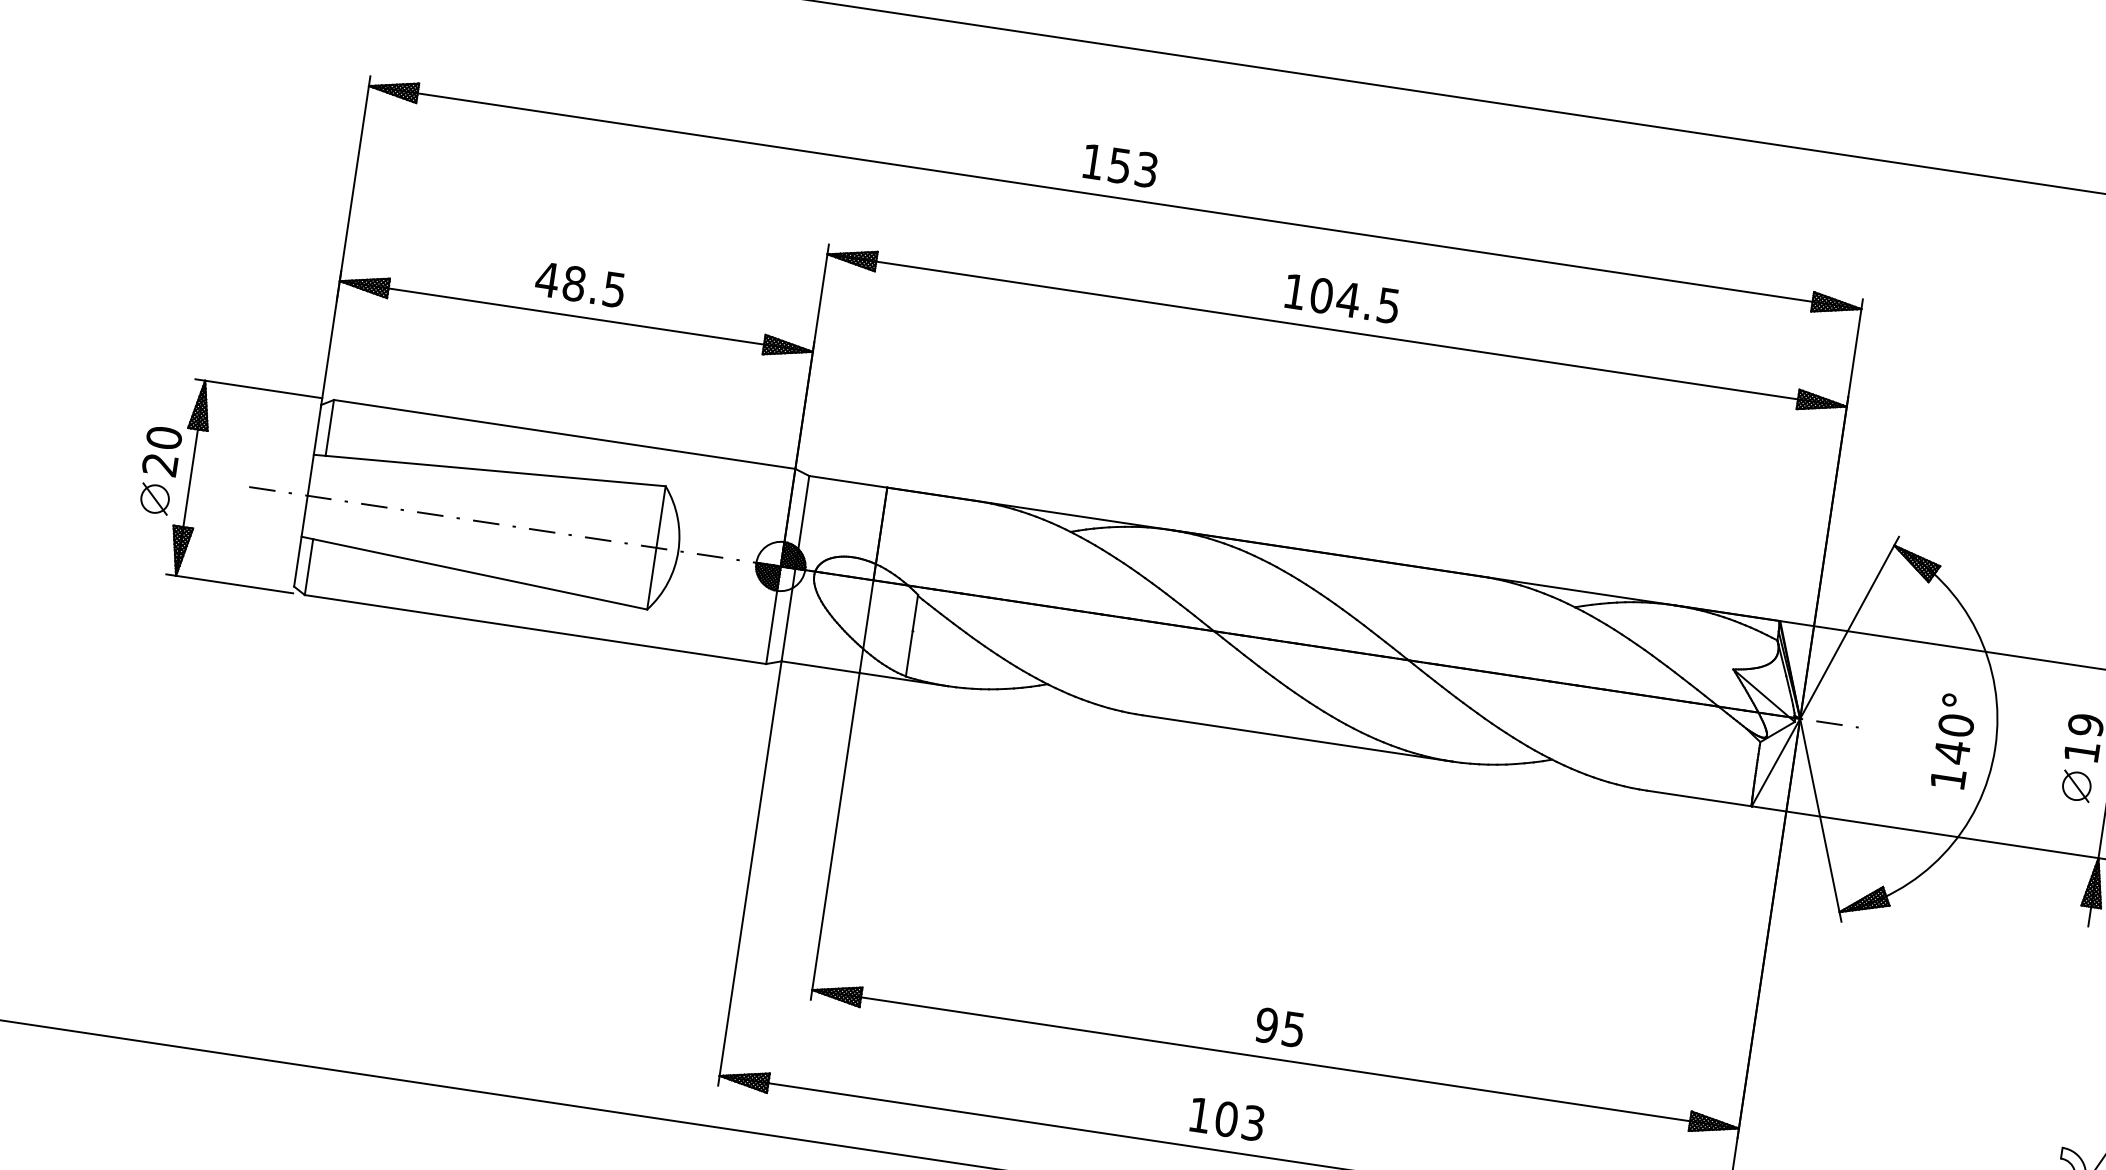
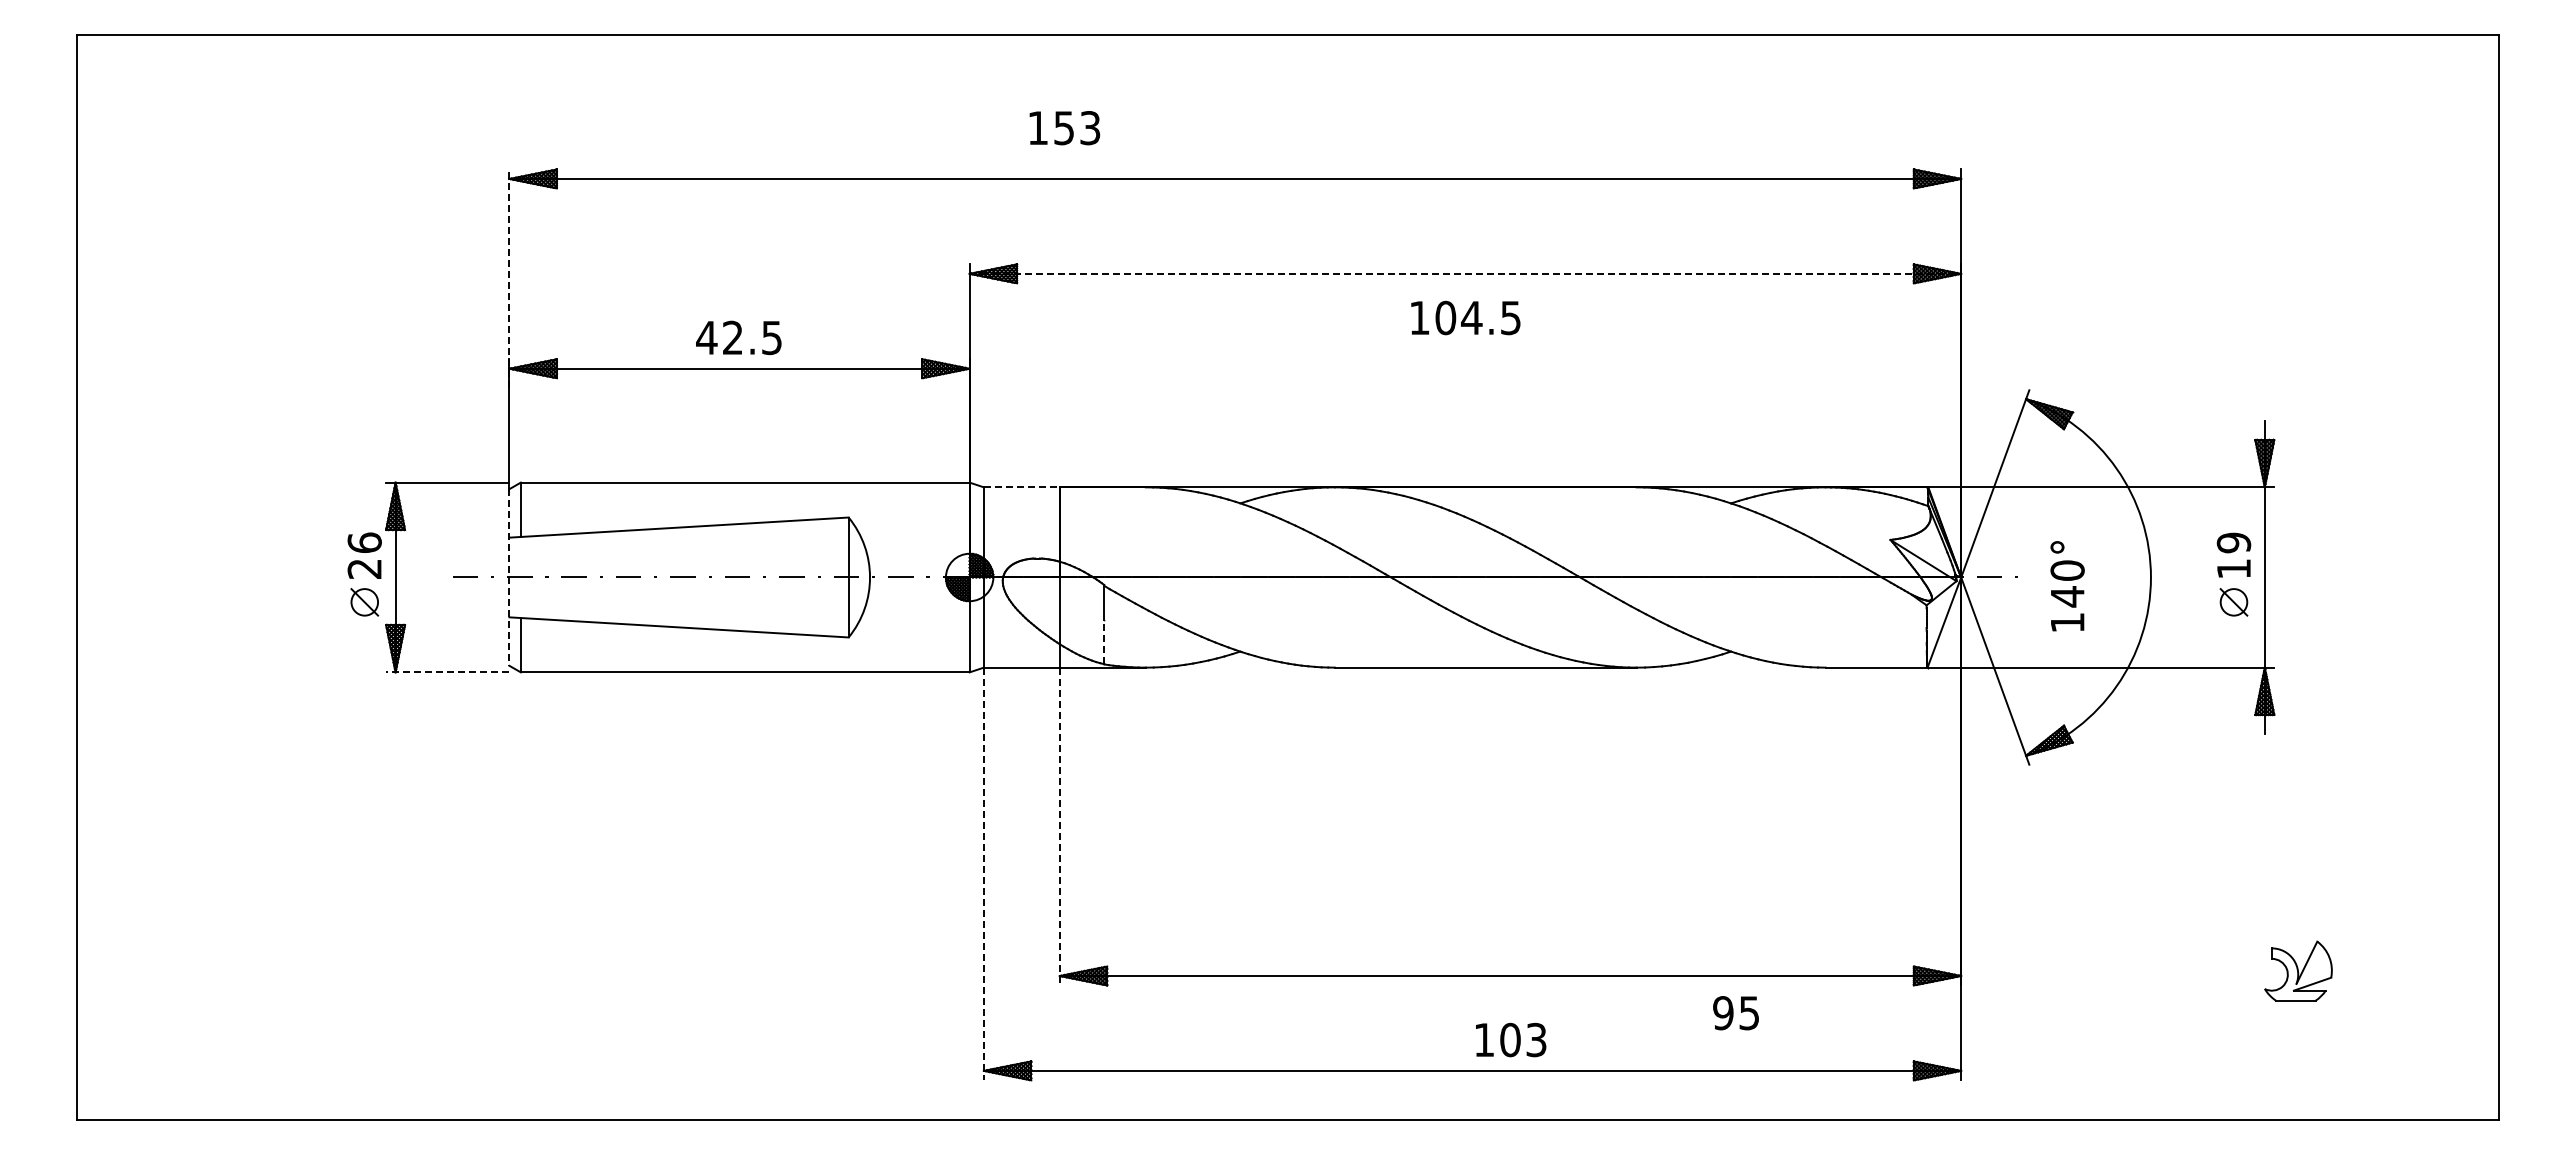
text: (1120, 166) -> (1064, 128), moved
line: (353, 188) -> (509, 278), solid -> dashed
text: (573, 283) -> (732, 337), 48.5 -> 42.5
text: (1342, 298) -> (1465, 317), moved
line: (1337, 330) -> (1465, 273), solid -> dashed
text: (164, 437) -> (364, 542), 20 -> 26
line: (847, 481) -> (1021, 487), solid -> dashed
line: (307, 495) -> (509, 577), solid -> dashed
line: (229, 583) -> (447, 672), solid -> dashed
line: (909, 653) -> (1104, 641), solid -> dashed
text: (1953, 741) -> (2067, 586), moved
line: (834, 836) -> (1059, 826), solid -> dashed
line: (749, 873) -> (983, 874), solid -> dashed
text: (1279, 1027) -> (1735, 1013), moved
text: (1227, 1118) -> (1511, 1039), moved

